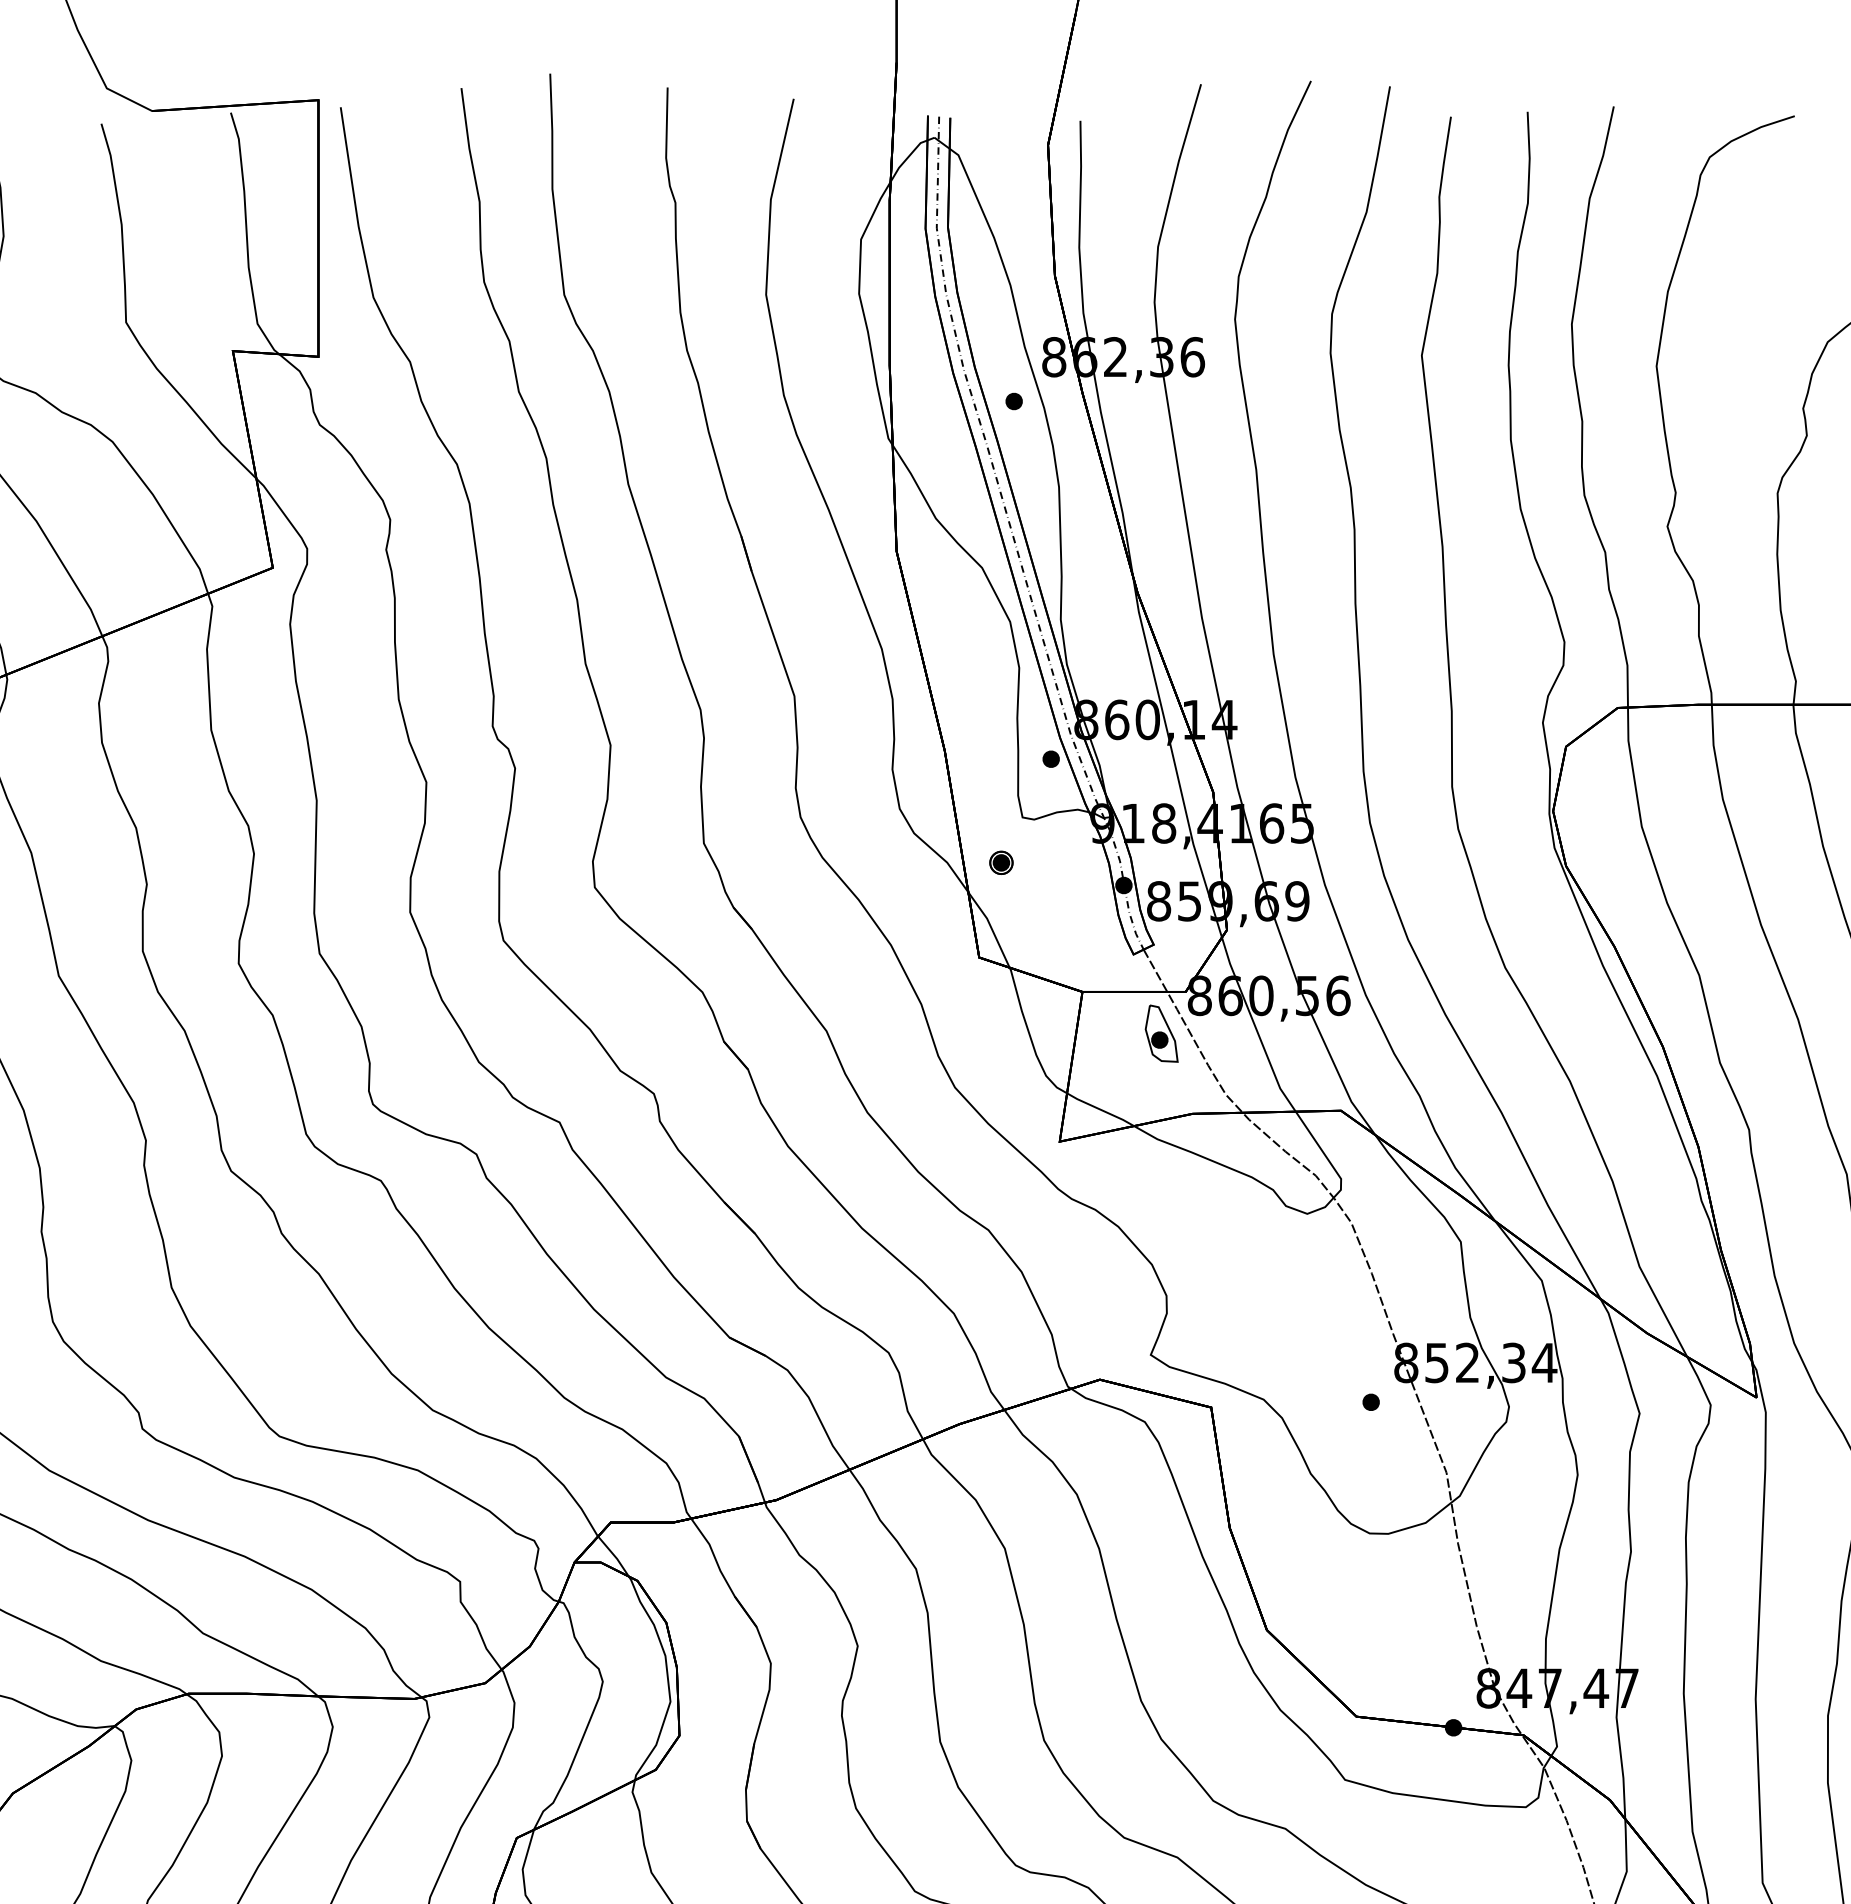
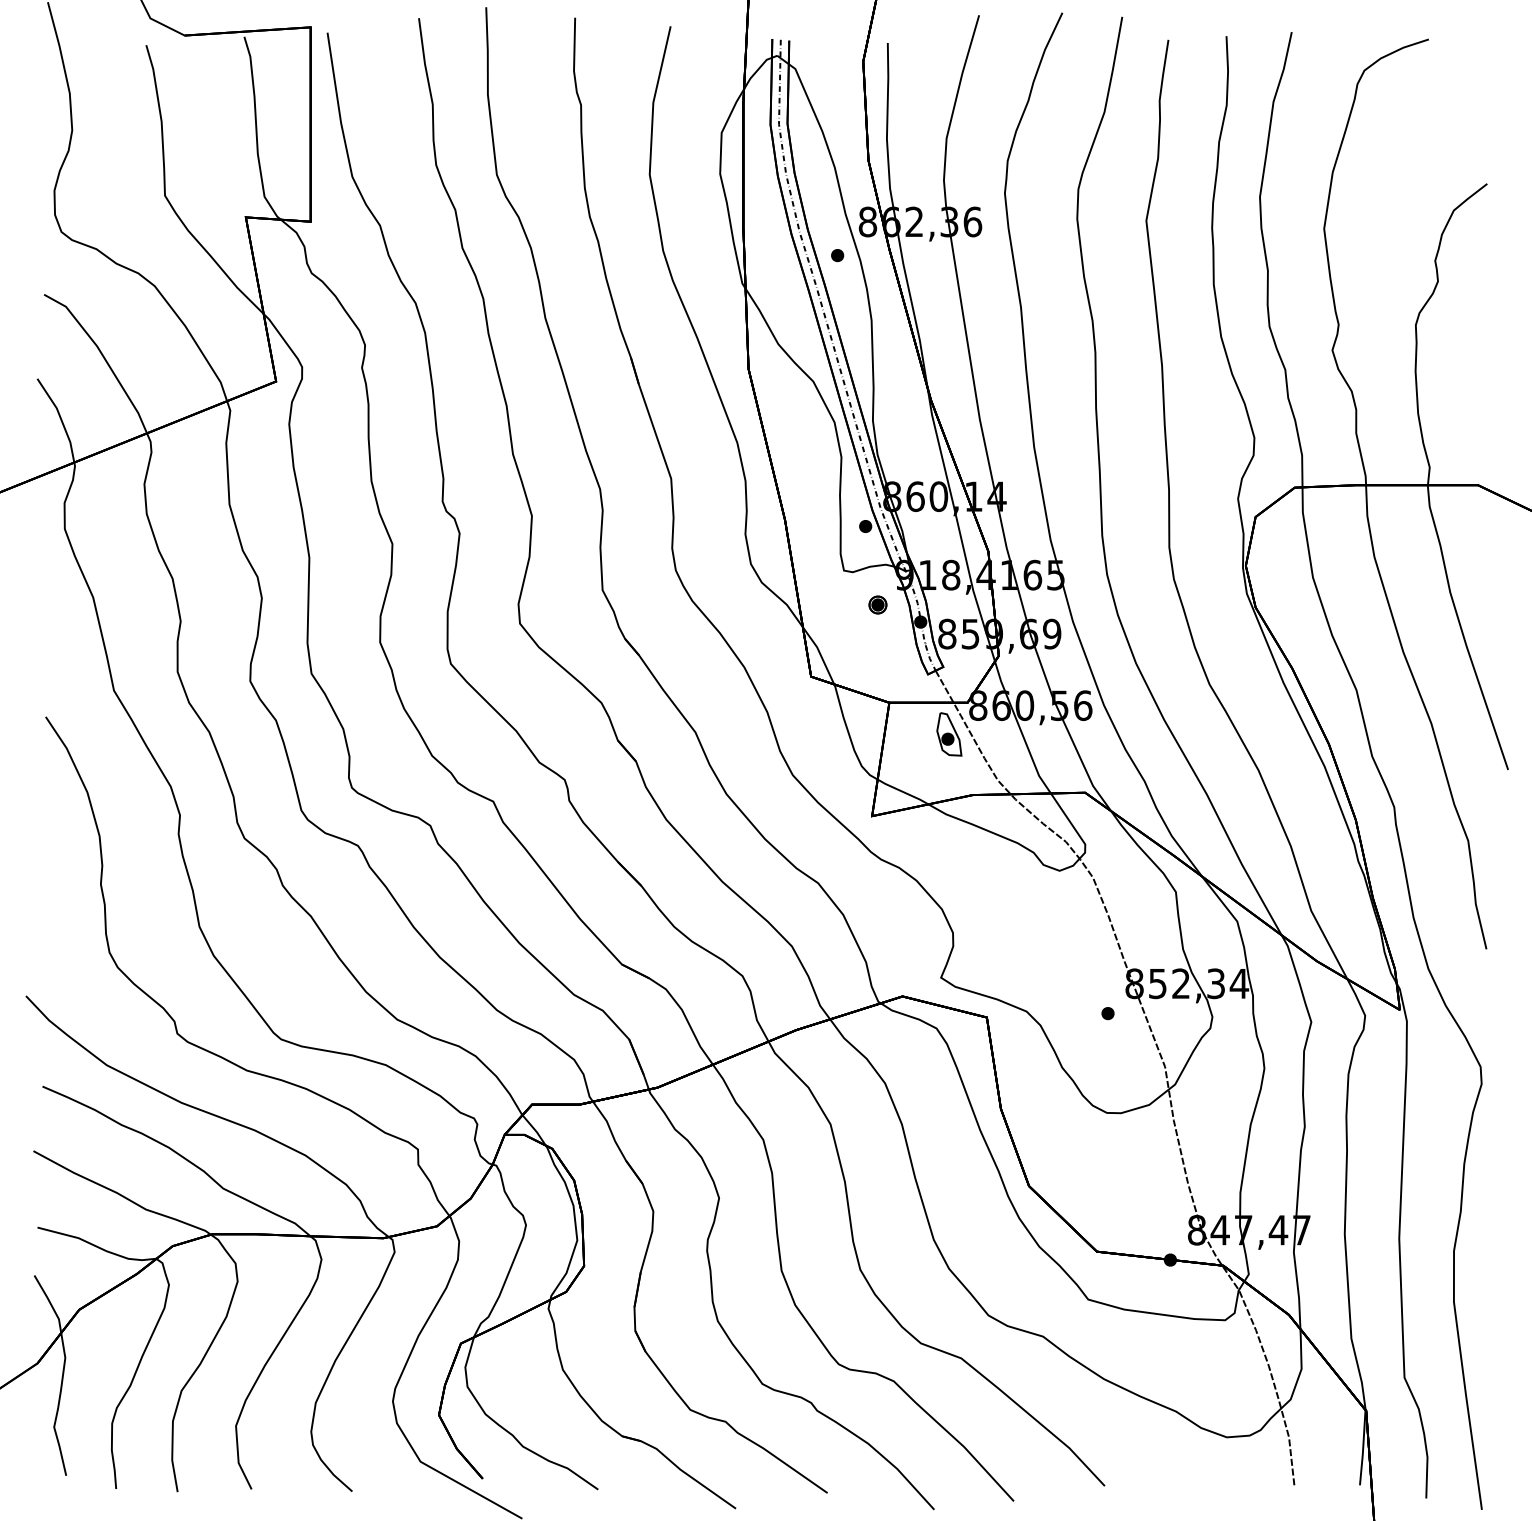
part: (1000, 862) -> (877, 604), moved

